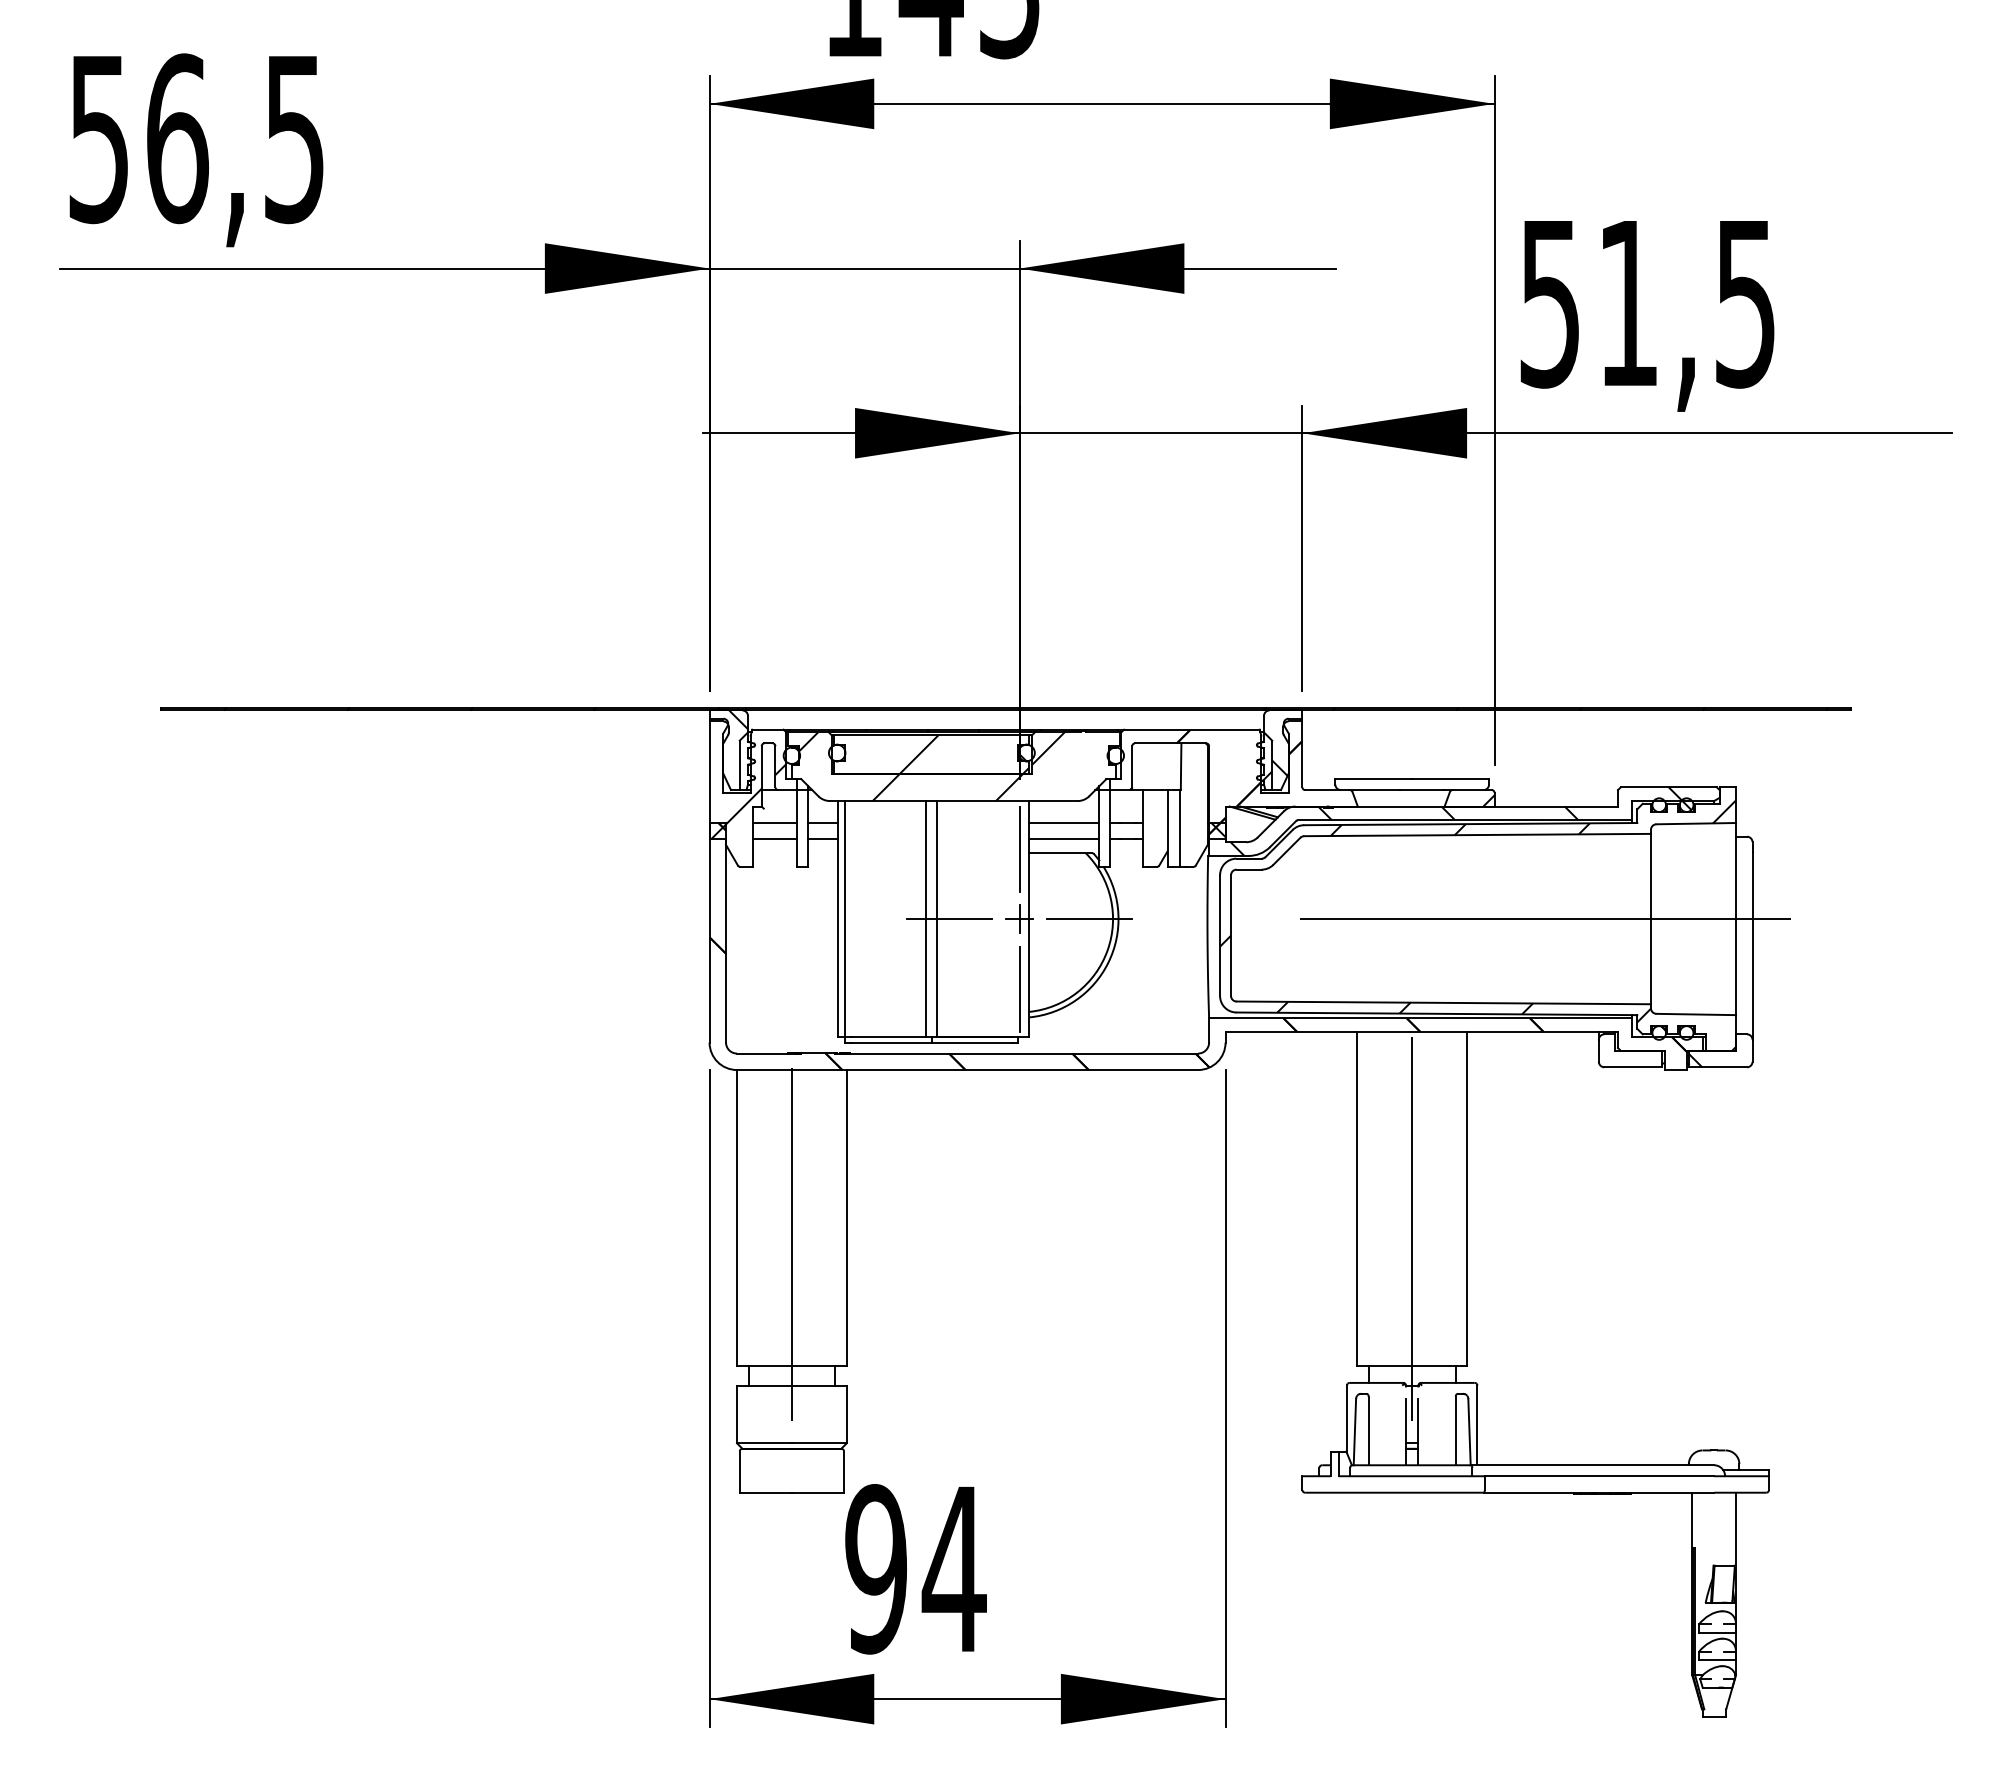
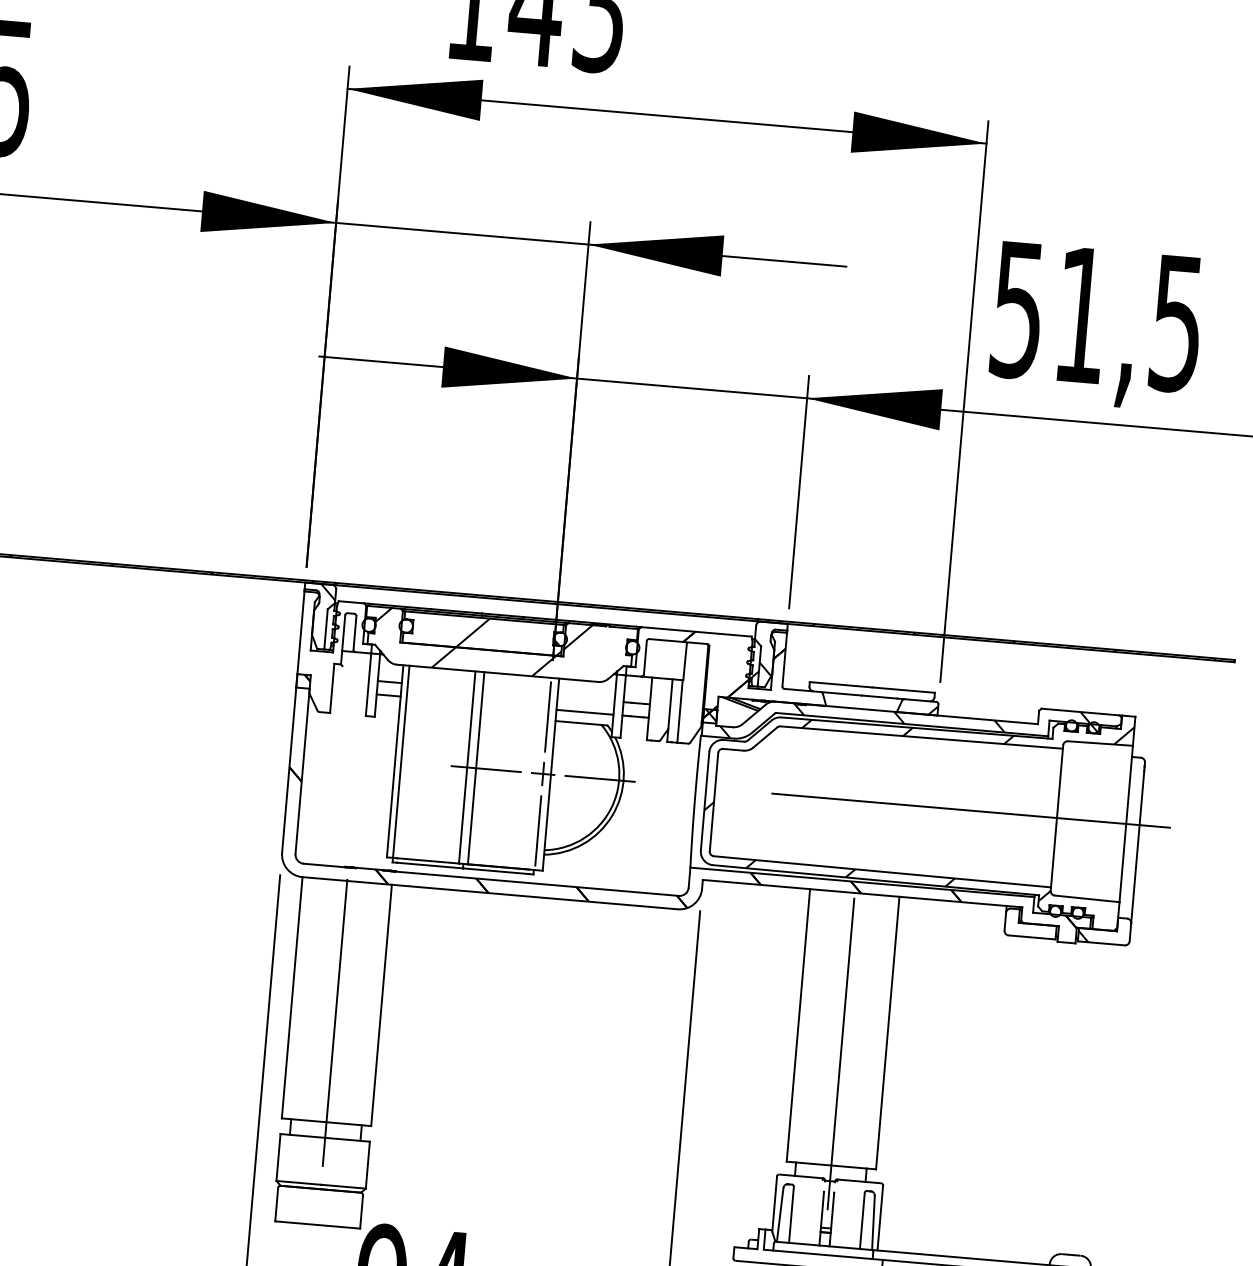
hatch: (748, 801) -> (330, 659), removed
line: (775, 823) -> (351, 679), removed
line: (1064, 823) -> (586, 699), removed
line: (775, 839) -> (349, 692), removed

